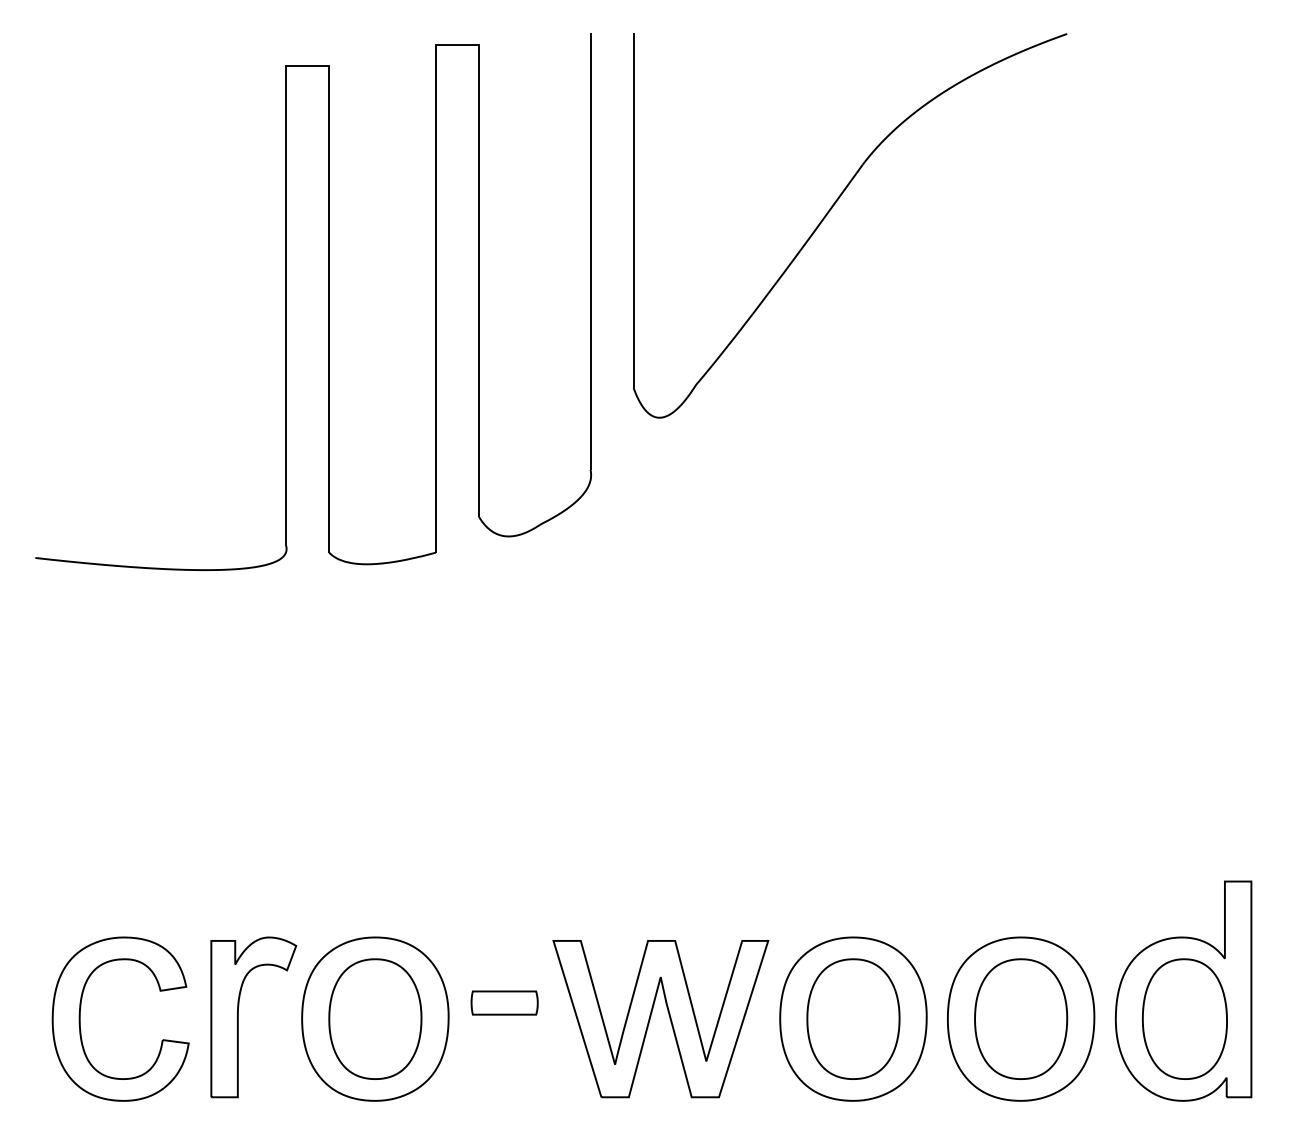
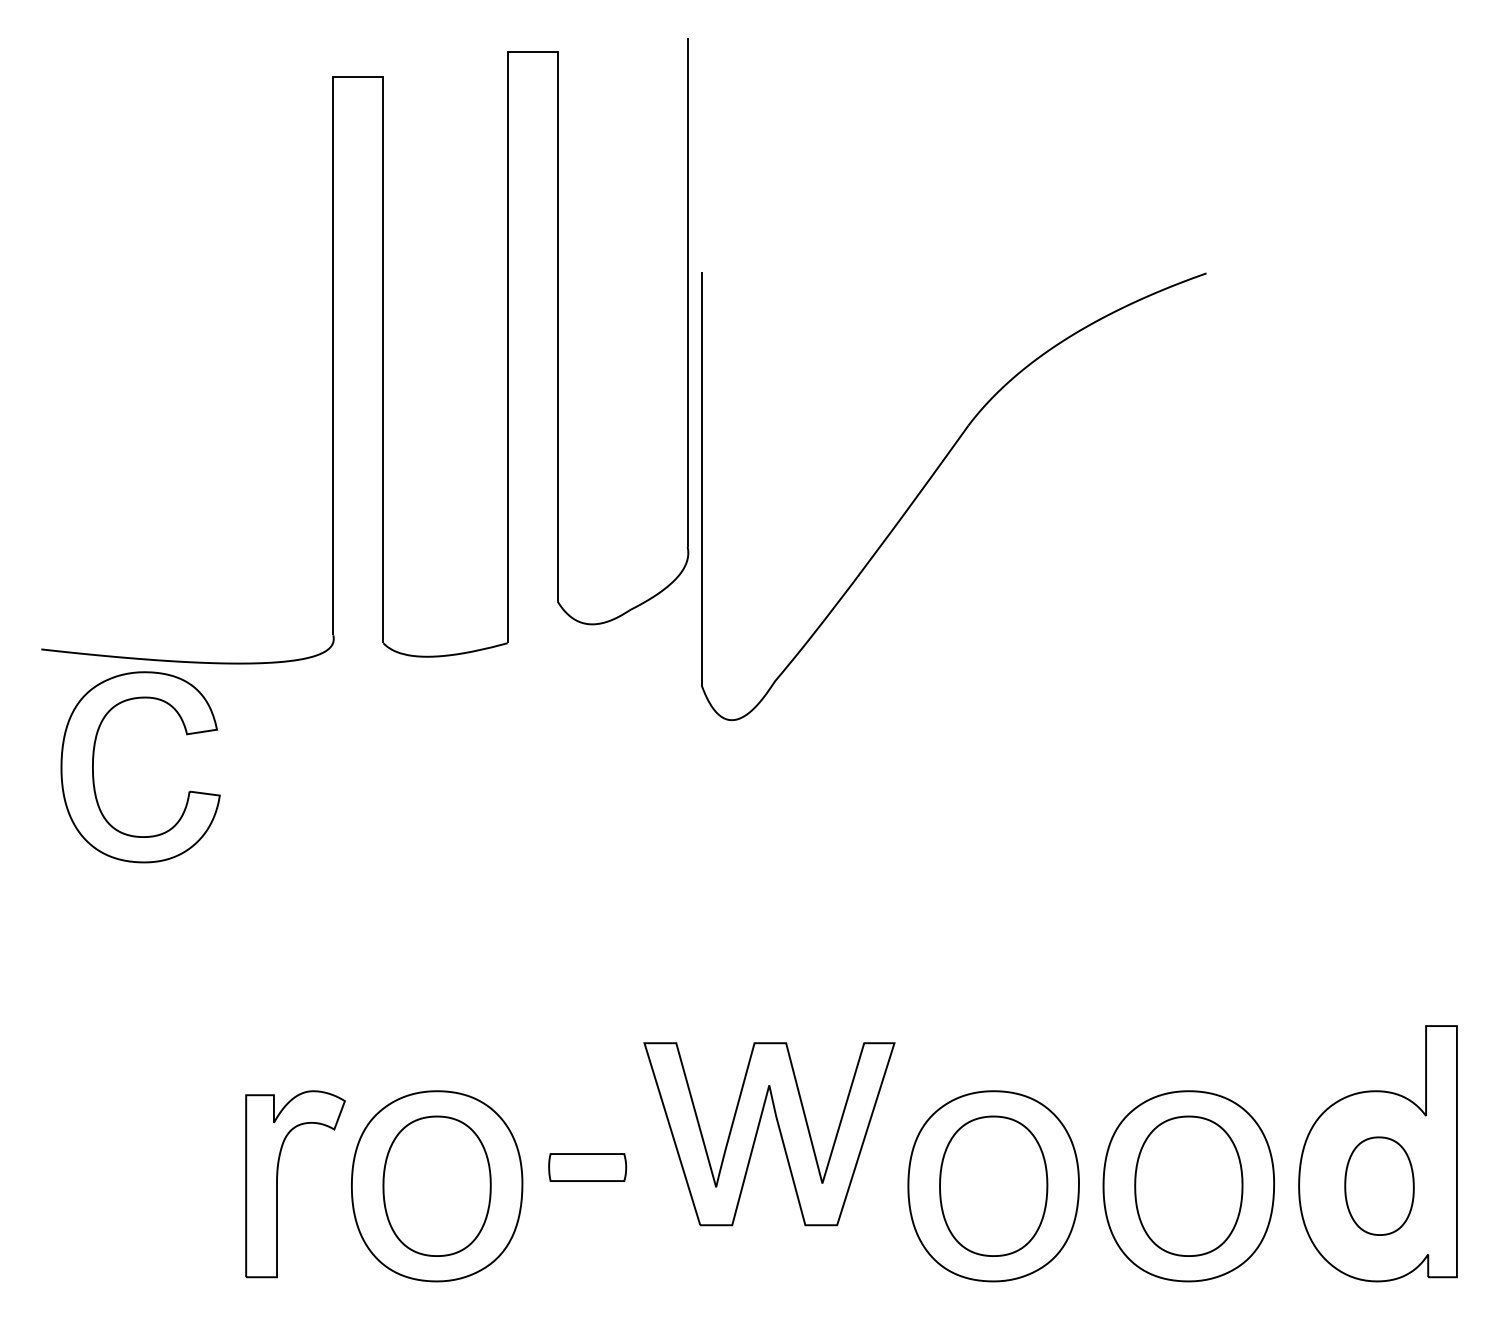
part: (830, 211) -> (930, 480), moved
part: (669, 1018) -> (779, 1133), moved
part: (1184, 1018) -> (1379, 1185), size x0.7
part: (81, 1027) -> (94, 776), moved

